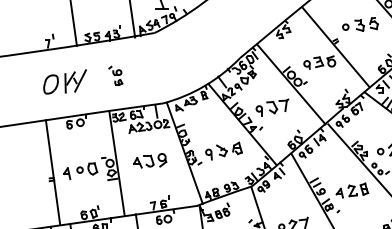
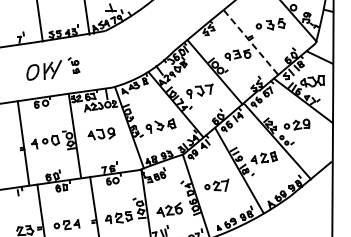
line: (335, 47) -> (250, 42), solid -> dashed
part: (64, 82) -> (43, 70), moved

